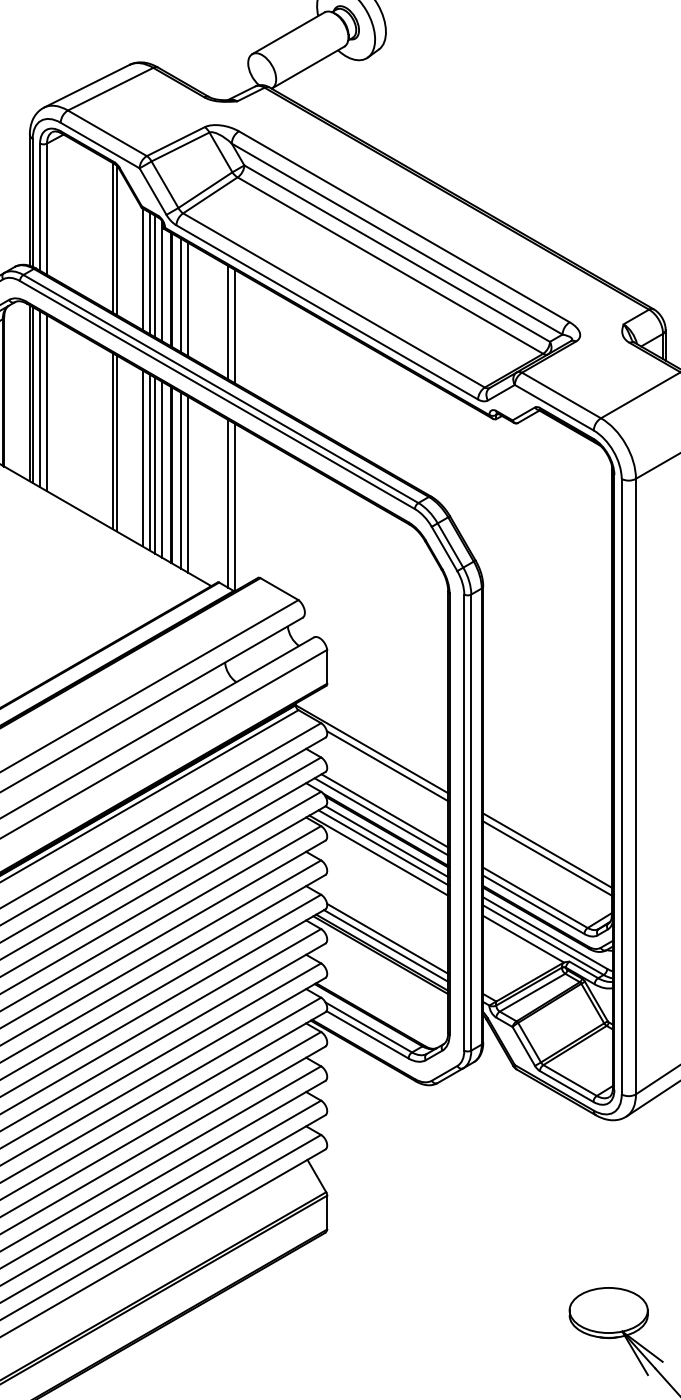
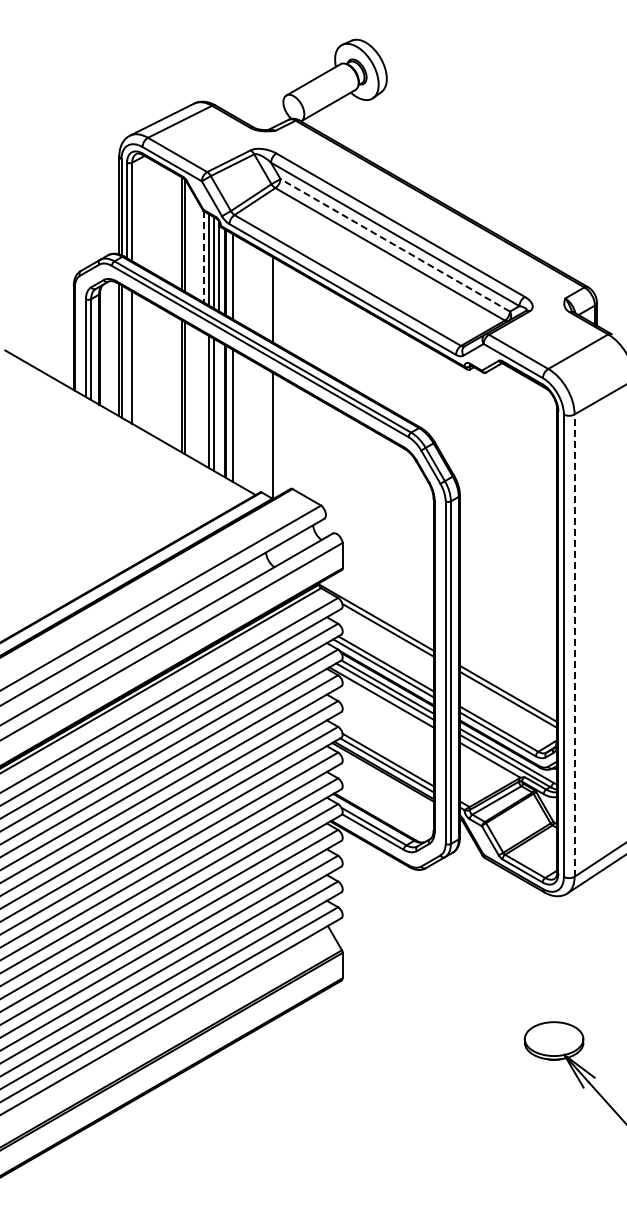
line: (397, 253) -> (395, 245), solid -> dashed
line: (143, 269) -> (204, 257), solid -> dashed
line: (188, 299) -> (238, 279), removed
line: (228, 321) -> (268, 296), removed
line: (40, 398) -> (127, 354), removed
line: (143, 458) -> (204, 399), removed
line: (161, 469) -> (218, 407), removed
line: (188, 484) -> (238, 418), removed
line: (228, 504) -> (268, 433), removed
line: (635, 786) -> (574, 645), solid -> dashed

